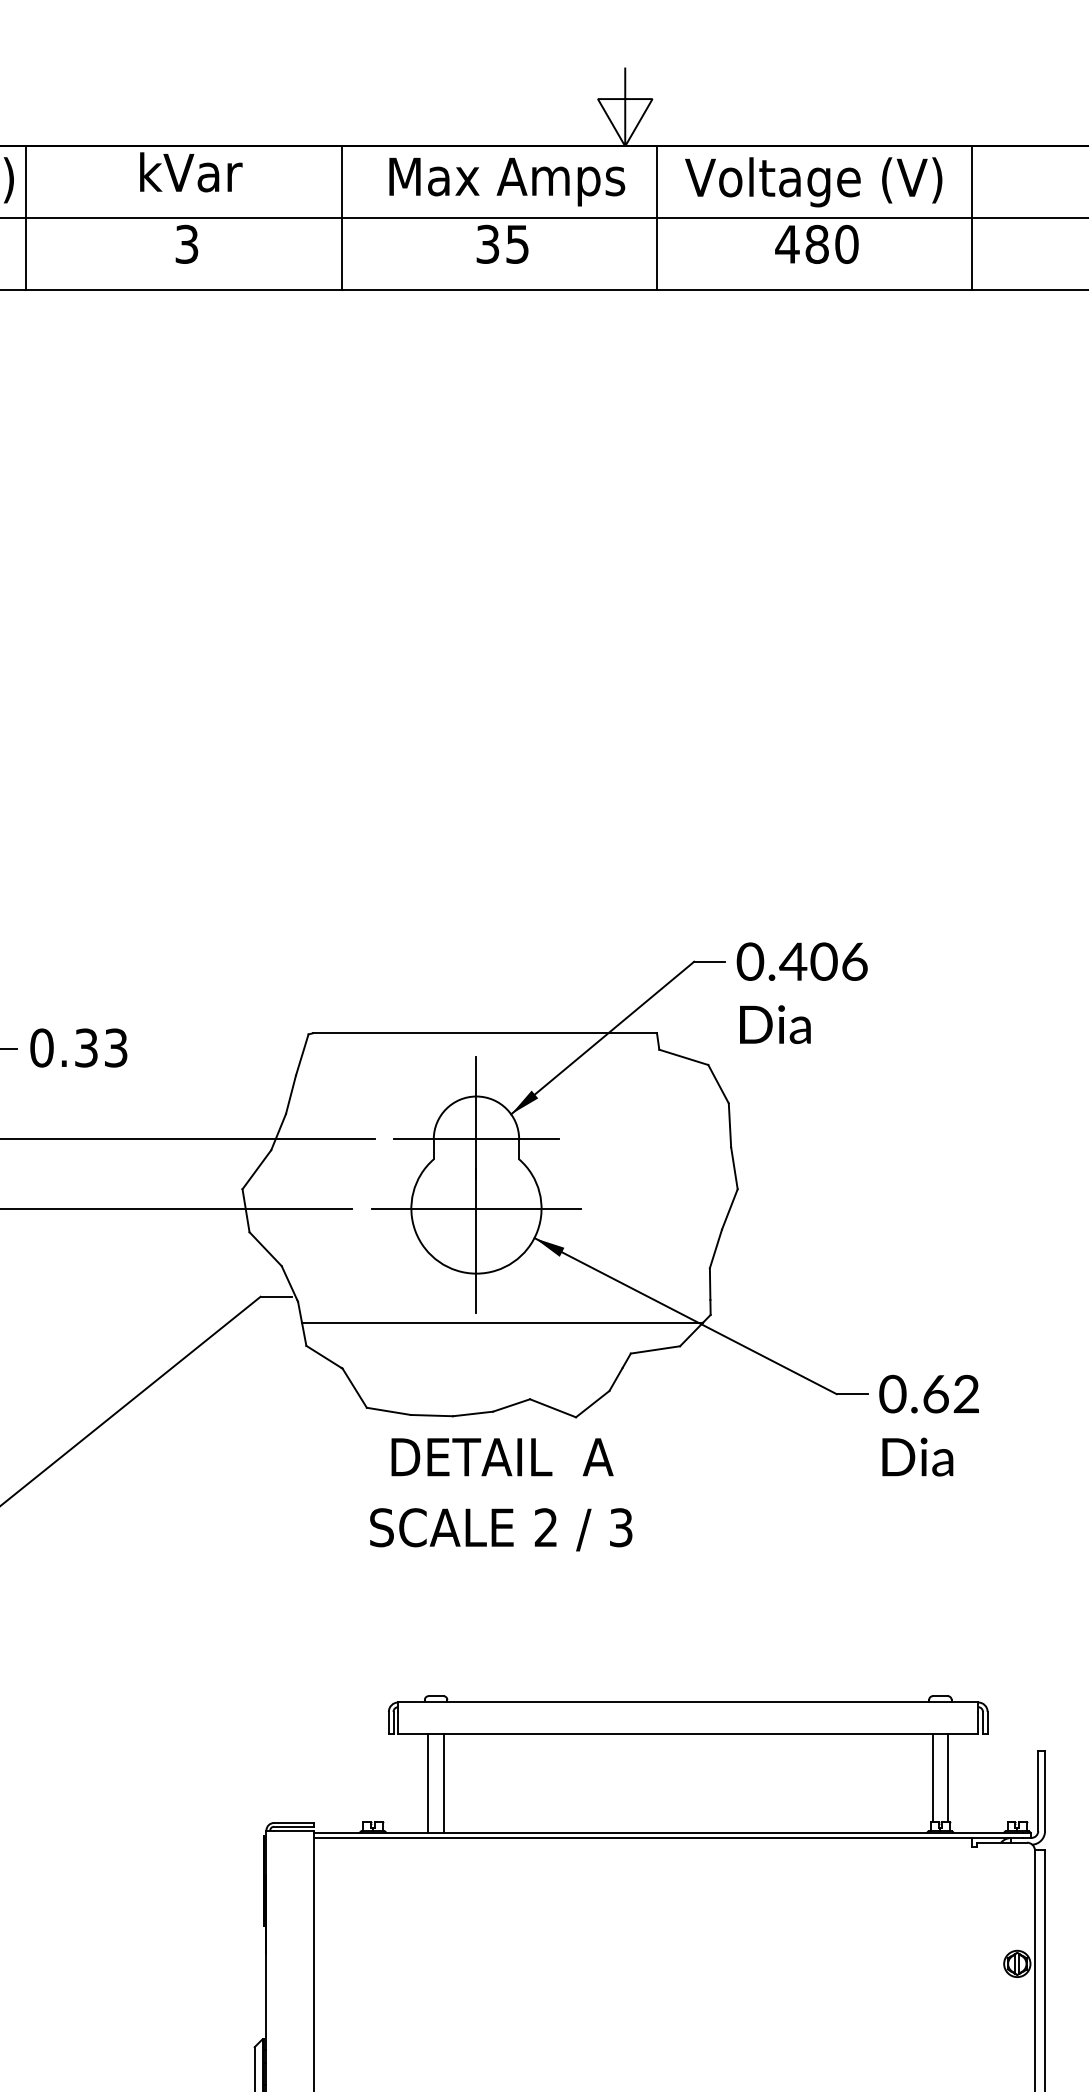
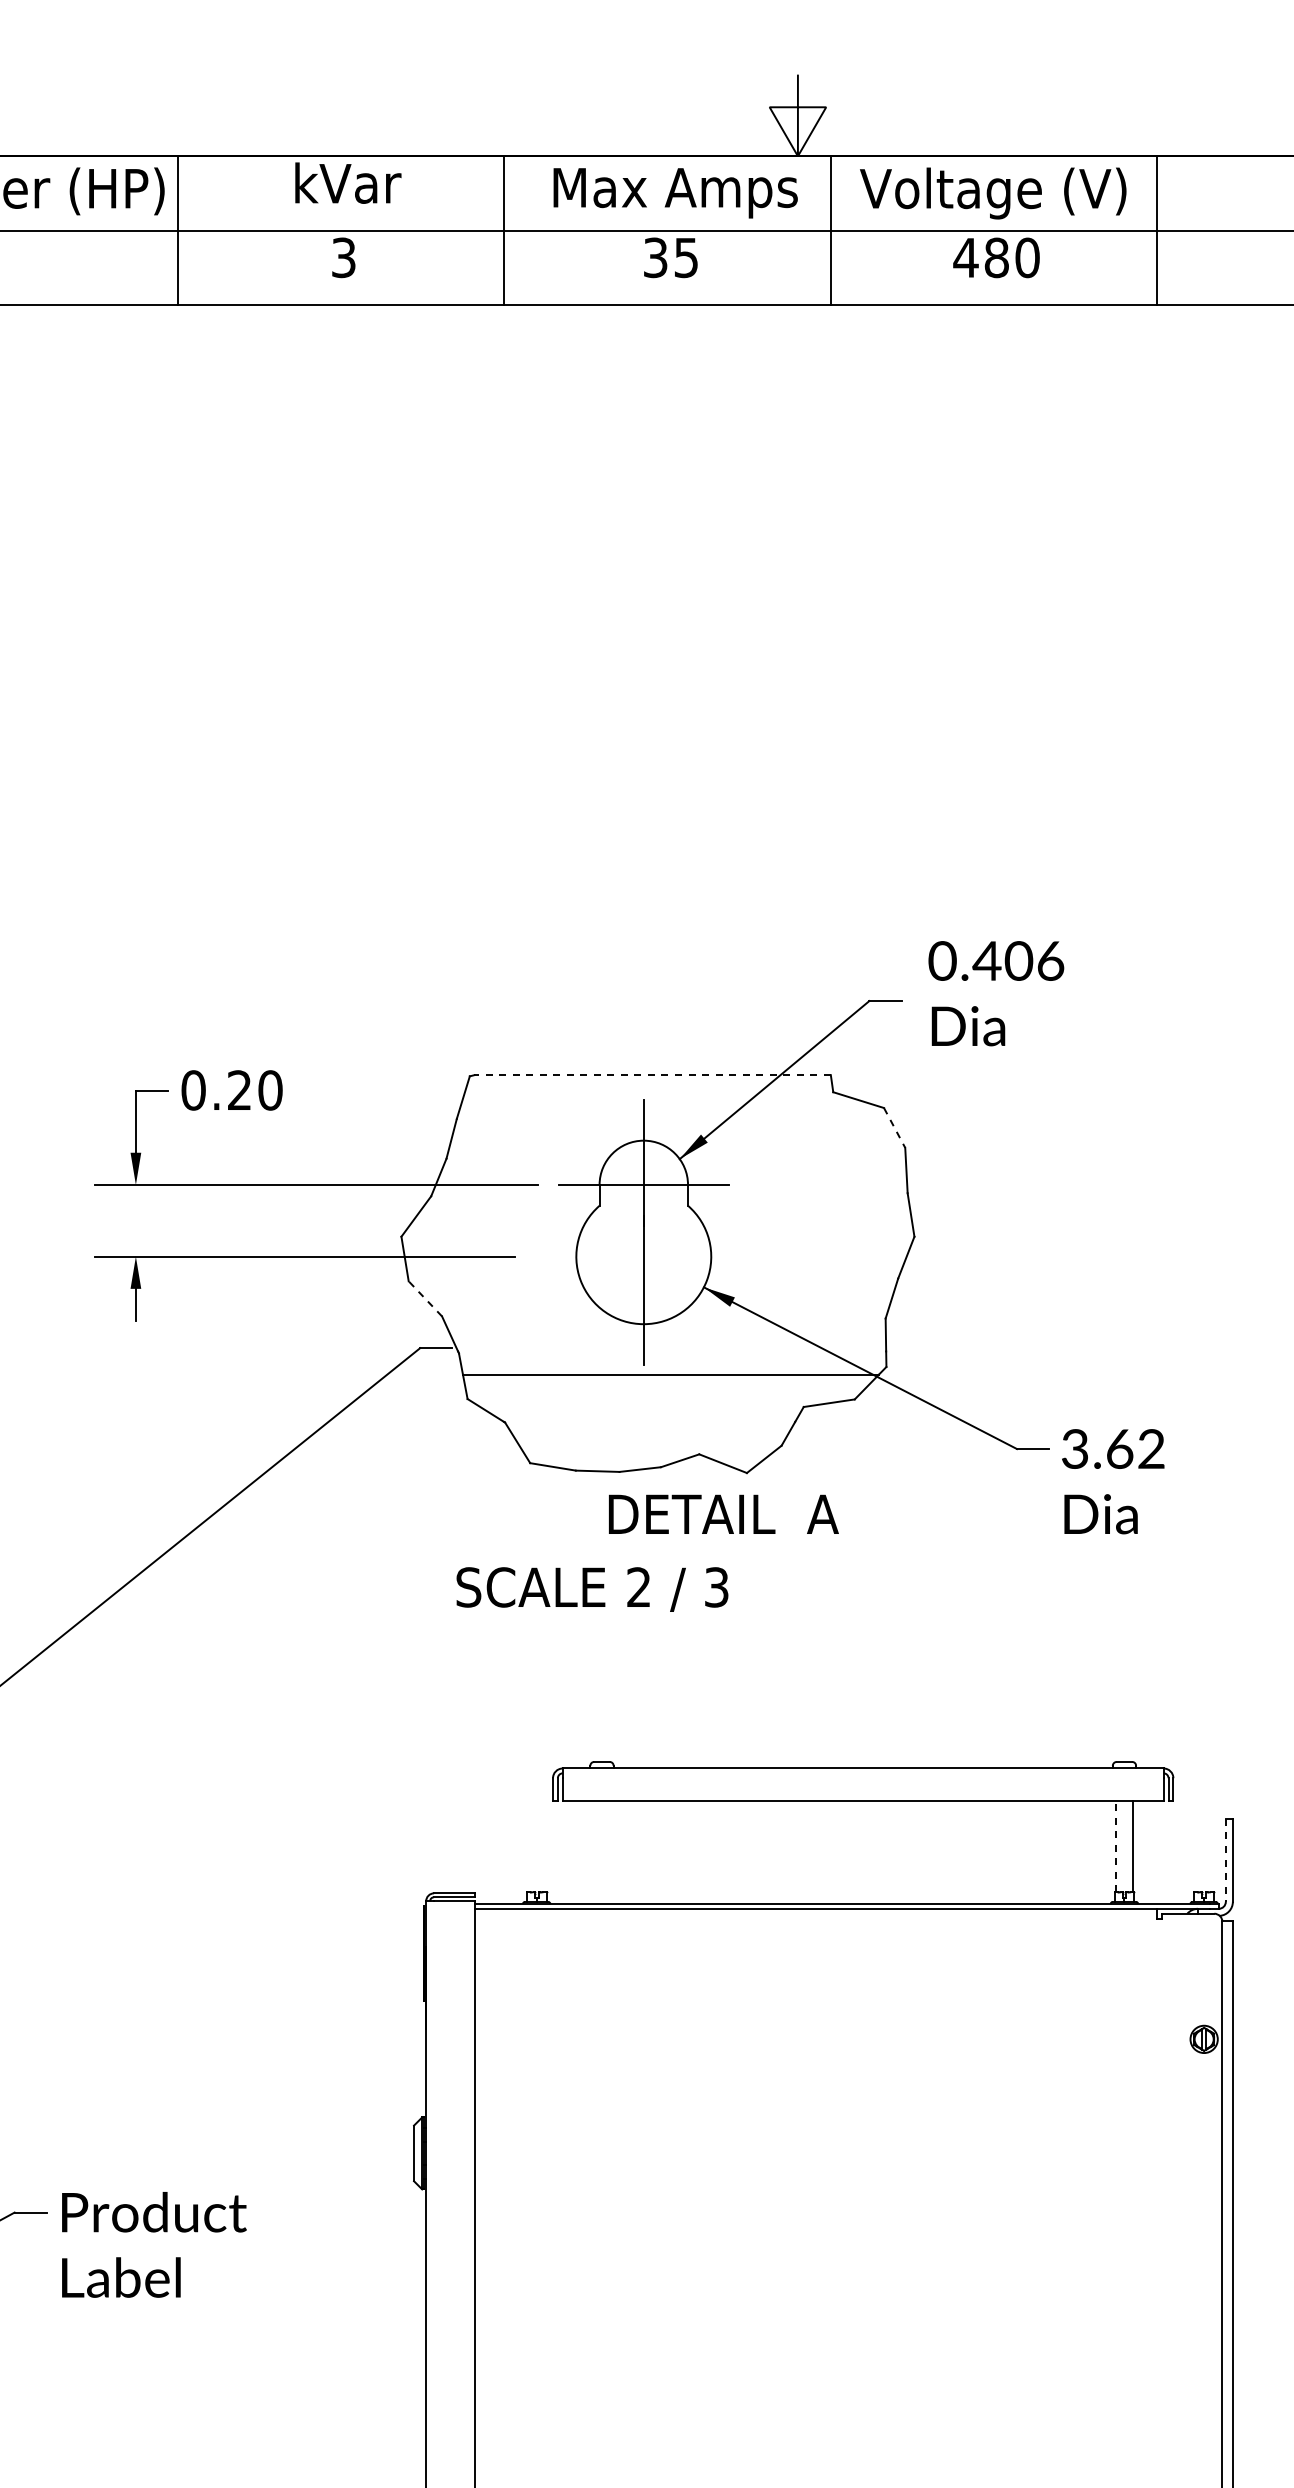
text: (802, 993) -> (996, 993), moved
line: (484, 1033) -> (652, 1075), solid -> dashed
text: (101, 1048) -> (255, 1090), 0.33 -> 0.20
line: (718, 1083) -> (894, 1127), solid -> dashed
line: (476, 1208) -> (643, 1256), removed
line: (265, 1248) -> (425, 1298), solid -> dashed
text: (893, 1393) -> (1075, 1448), 0.62 -> 3.62
text: (502, 1456) -> (723, 1513), moved
text: (501, 1529) -> (592, 1589), moved
line: (932, 1777) -> (1116, 1846), solid -> dashed
line: (427, 1783) -> (593, 1852), removed
line: (444, 1783) -> (610, 1852), removed
line: (1037, 1791) -> (1225, 1860), solid -> dashed

